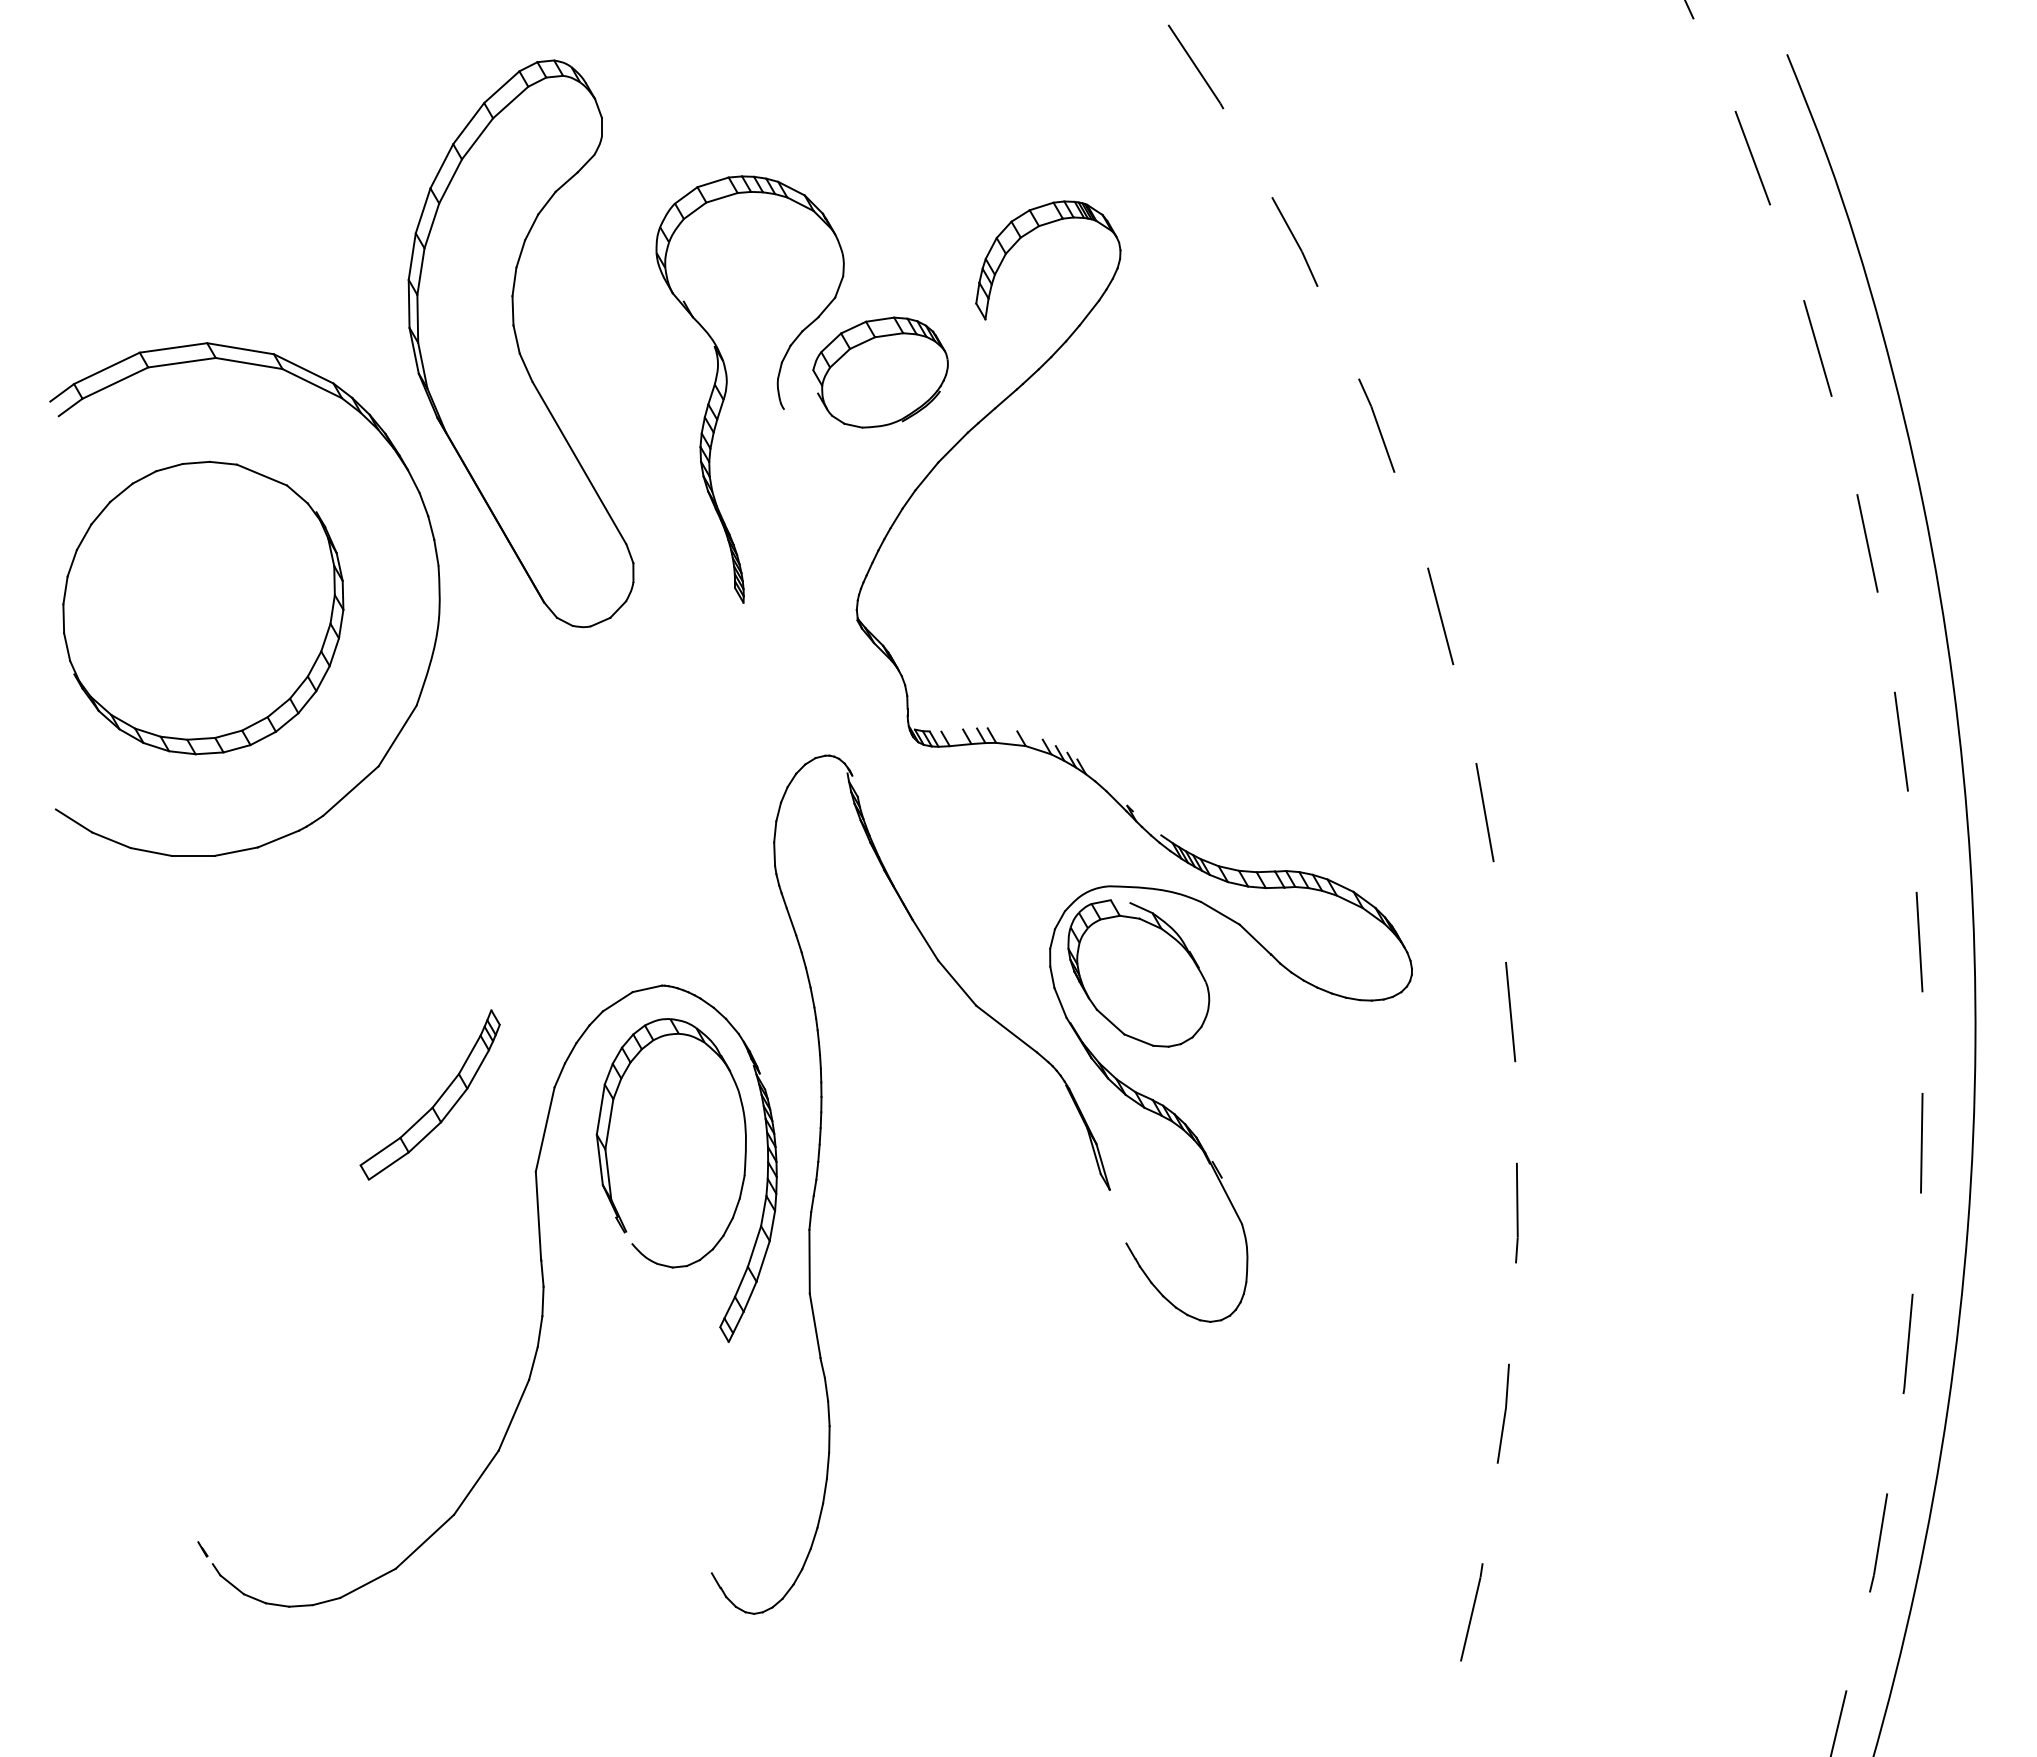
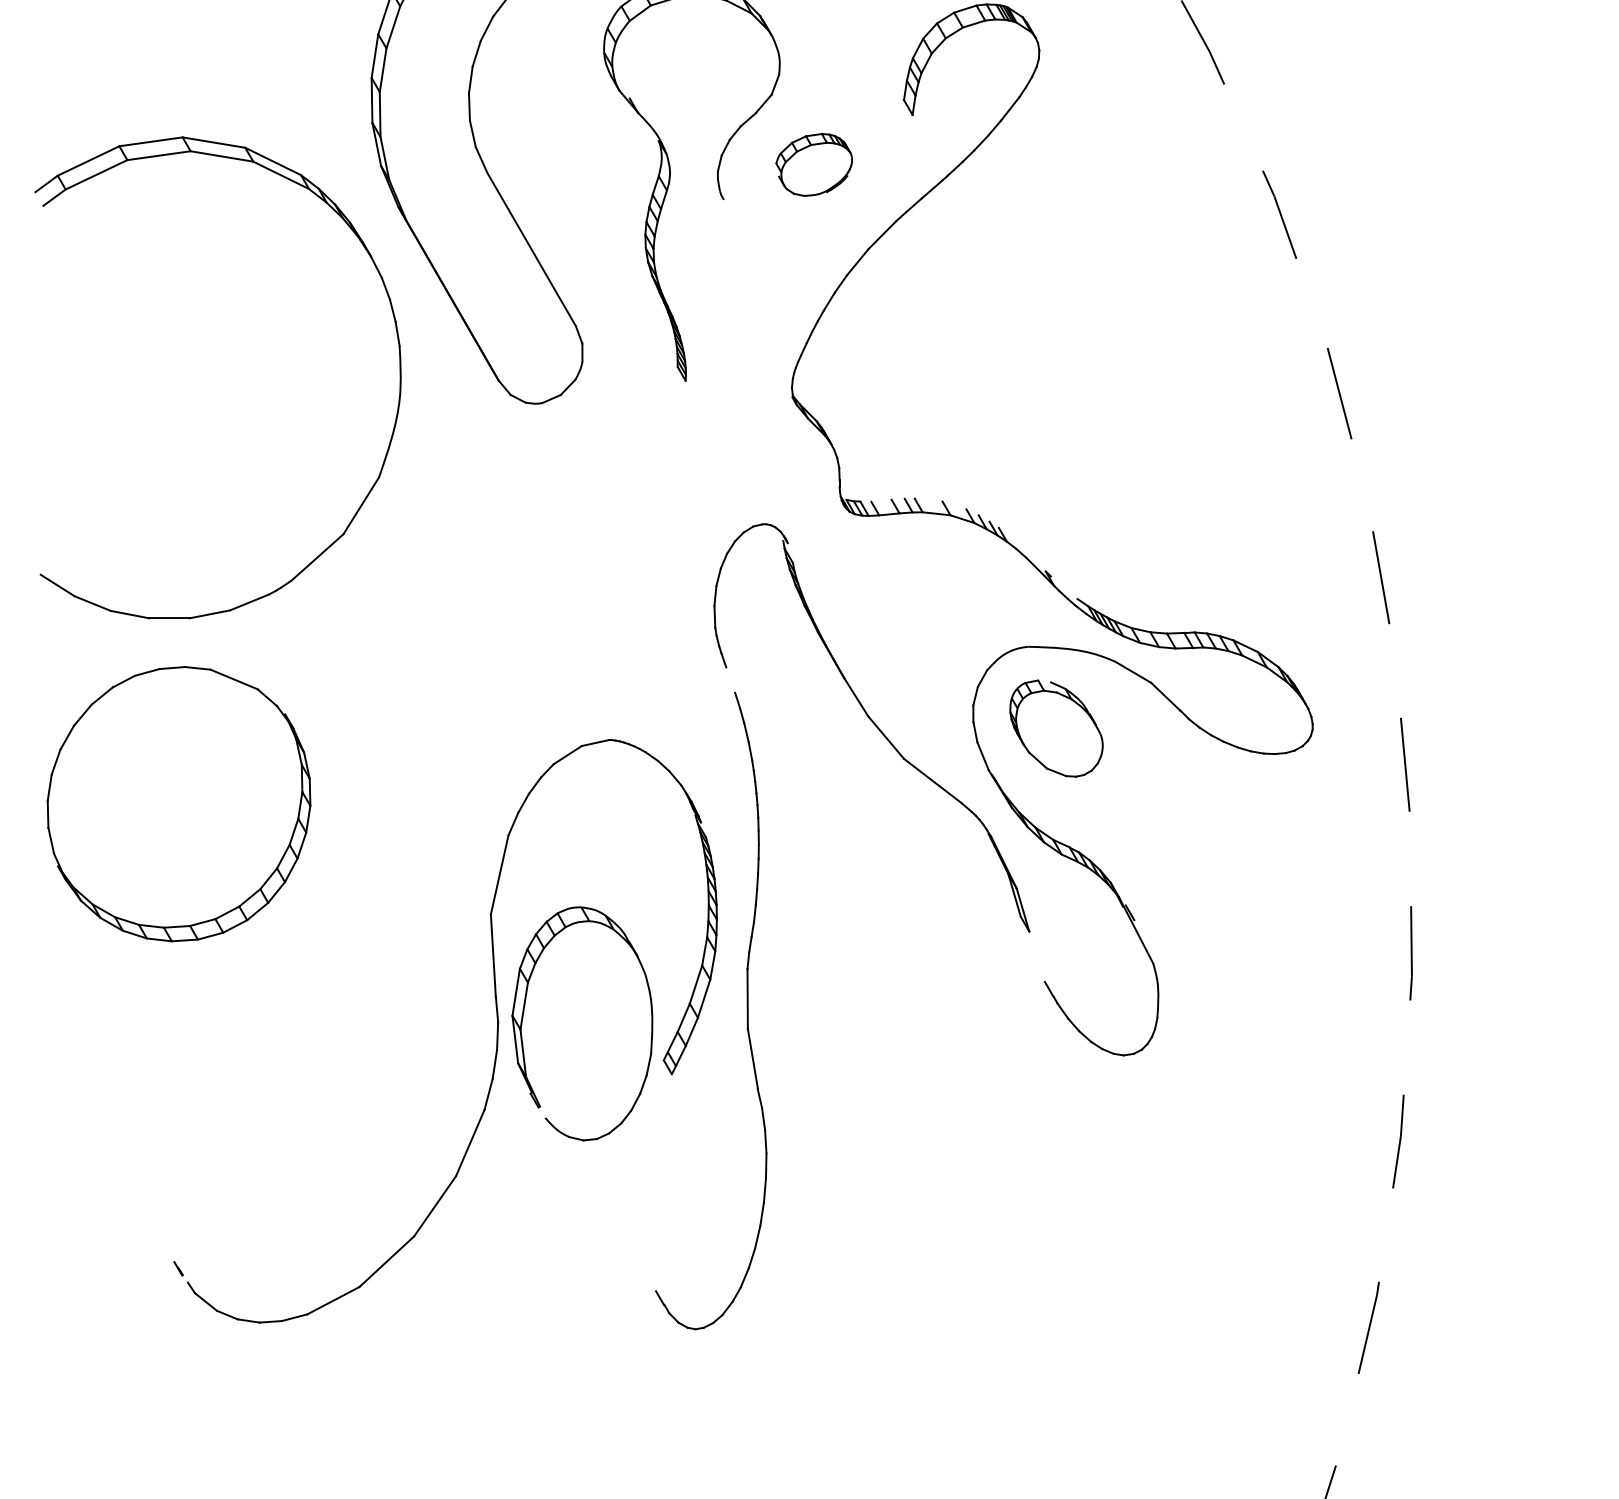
part: (880, 372) -> (814, 164), size x0.6
part: (203, 607) -> (179, 803), moved
line: (791, 921) -> (730, 679), removed
part: (1138, 973) -> (1056, 728), size x0.7
part: (437, 1099) -> (398, 846), removed
part: (609, 1131) -> (524, 1012), moved

